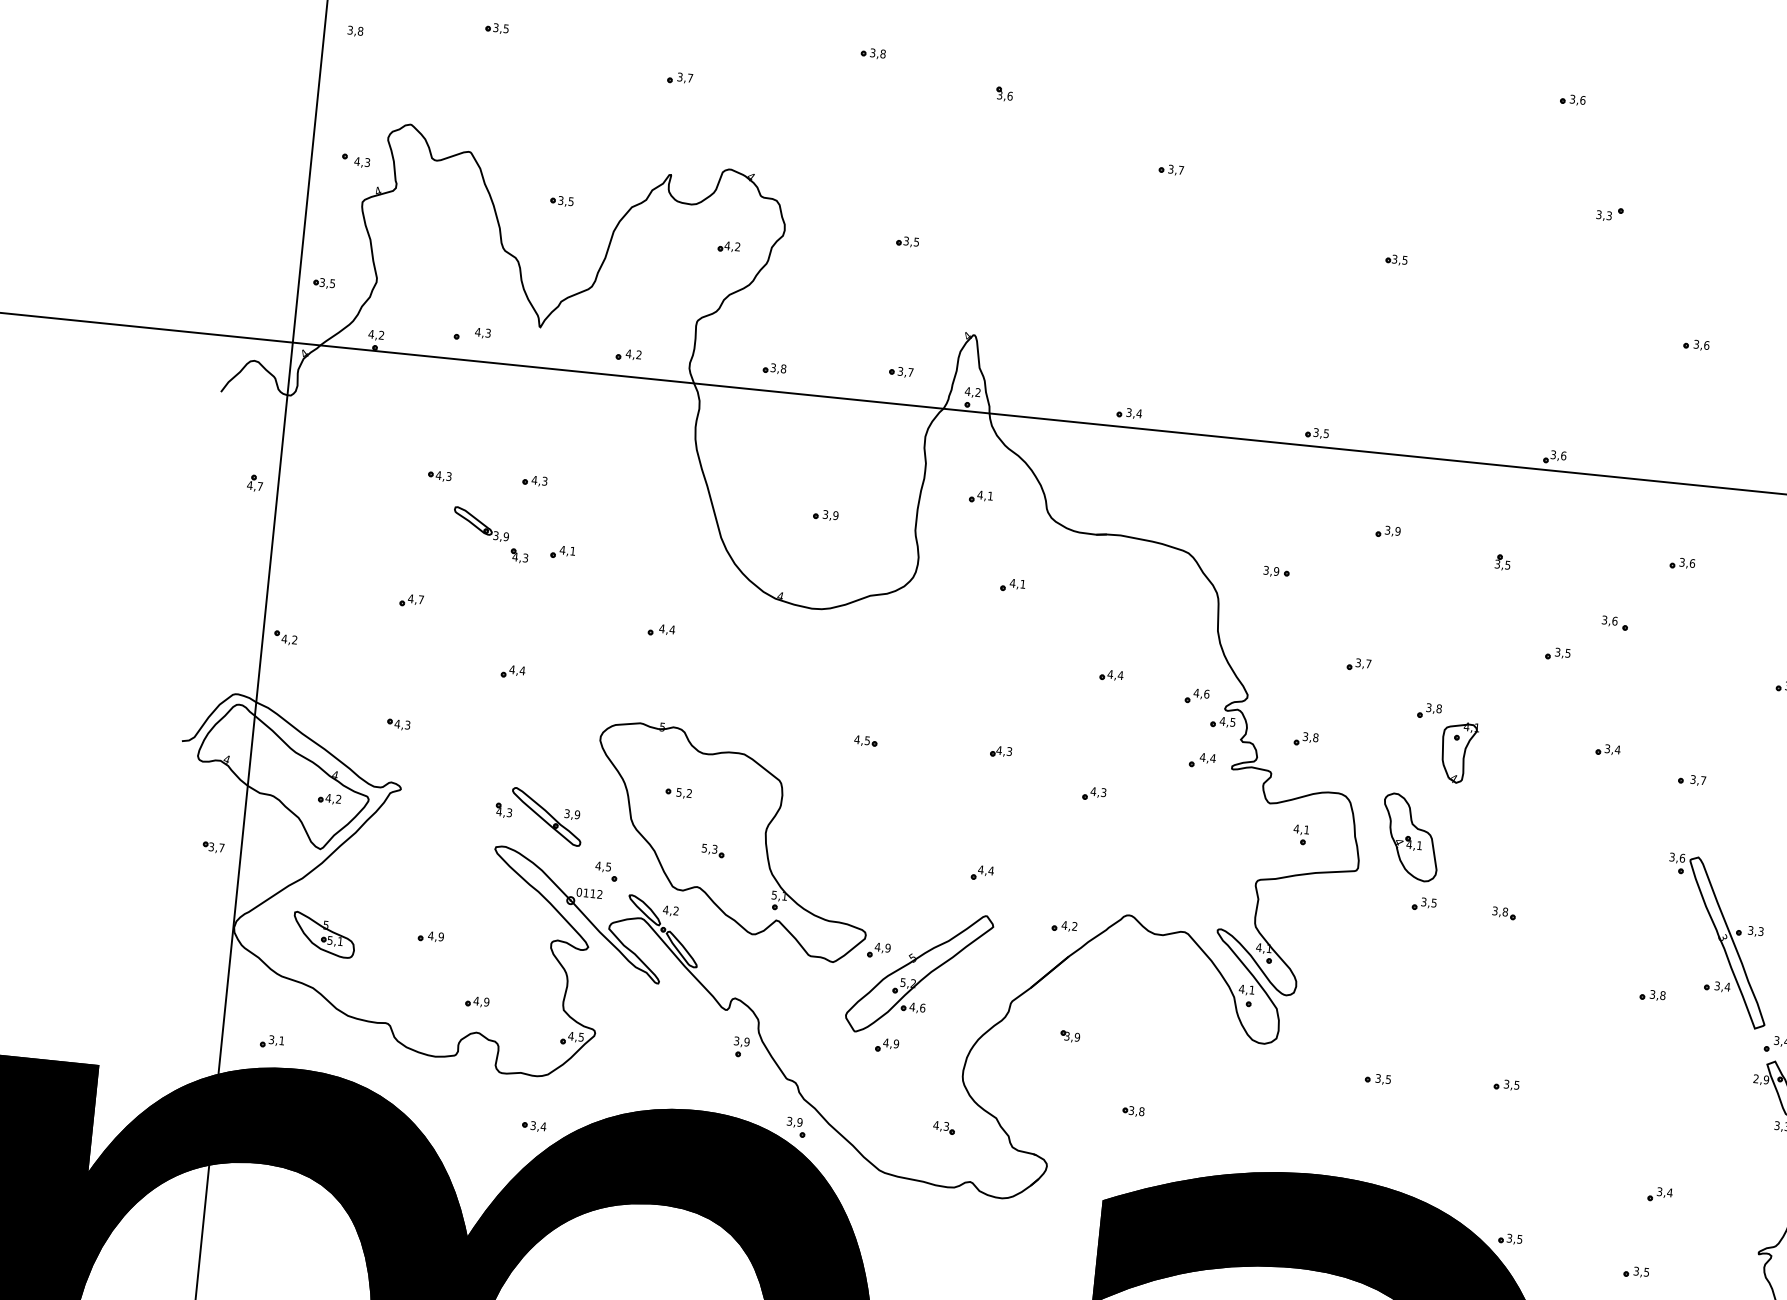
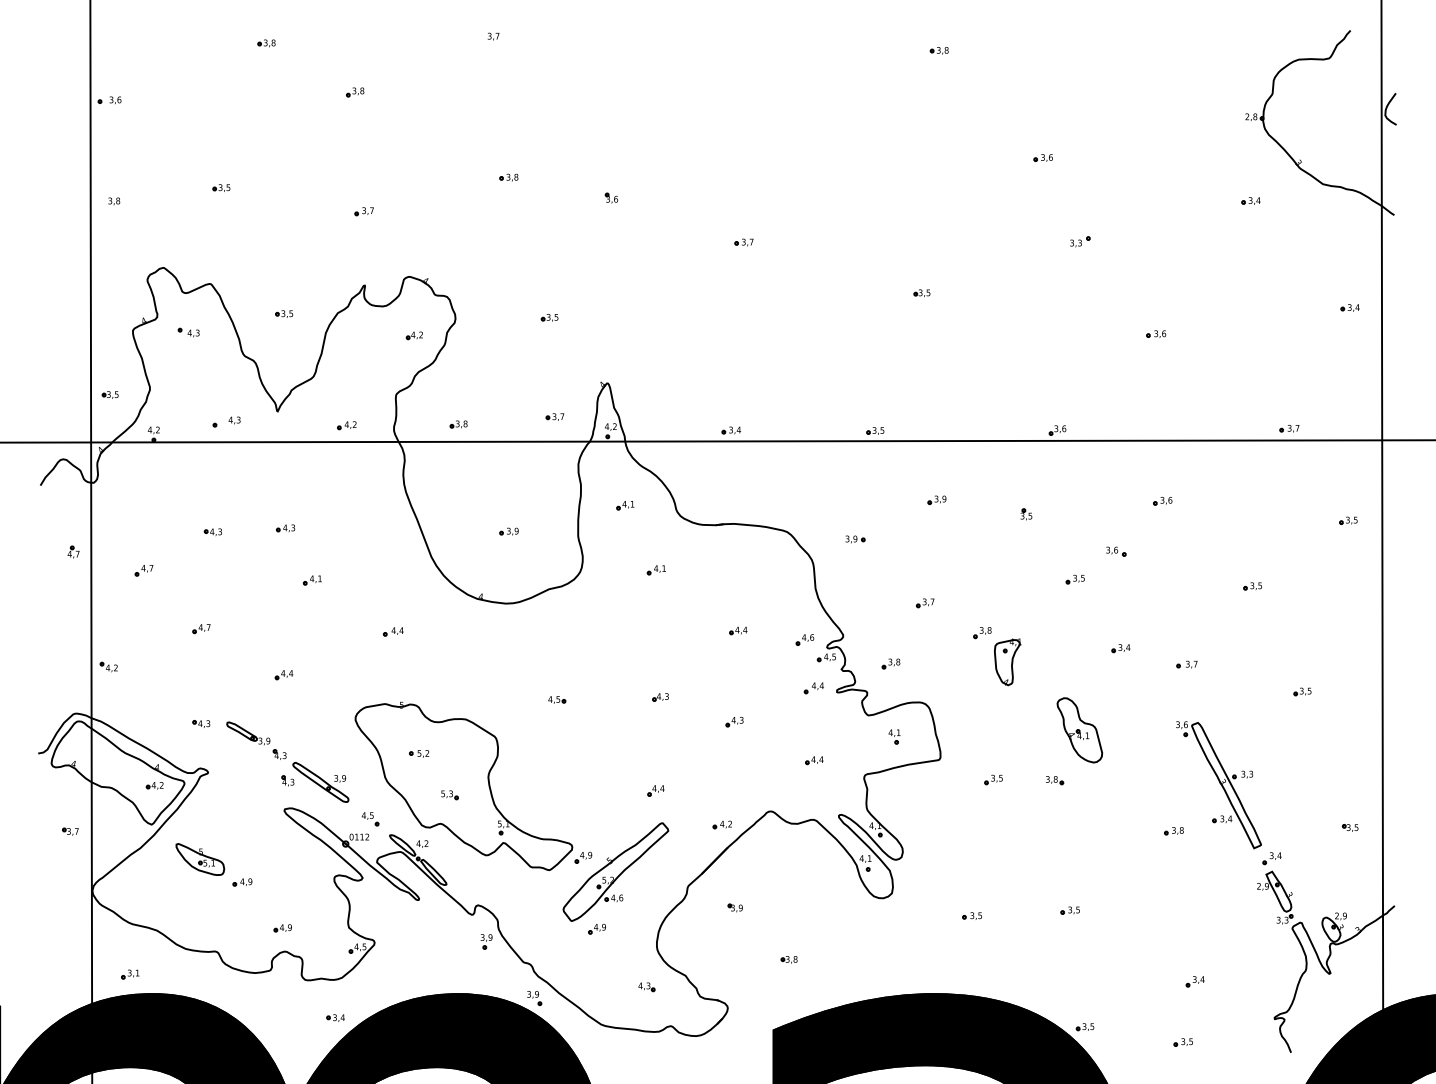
part: (355, 160) -> (188, 332), moved
part: (343, 516) -> (143, 570), added
part: (490, 534) -> (256, 740), moved
part: (1409, 837) -> (1079, 730), moved
part: (1193, 854) -> (814, 760), added
part: (324, 935) -> (200, 859), moved

